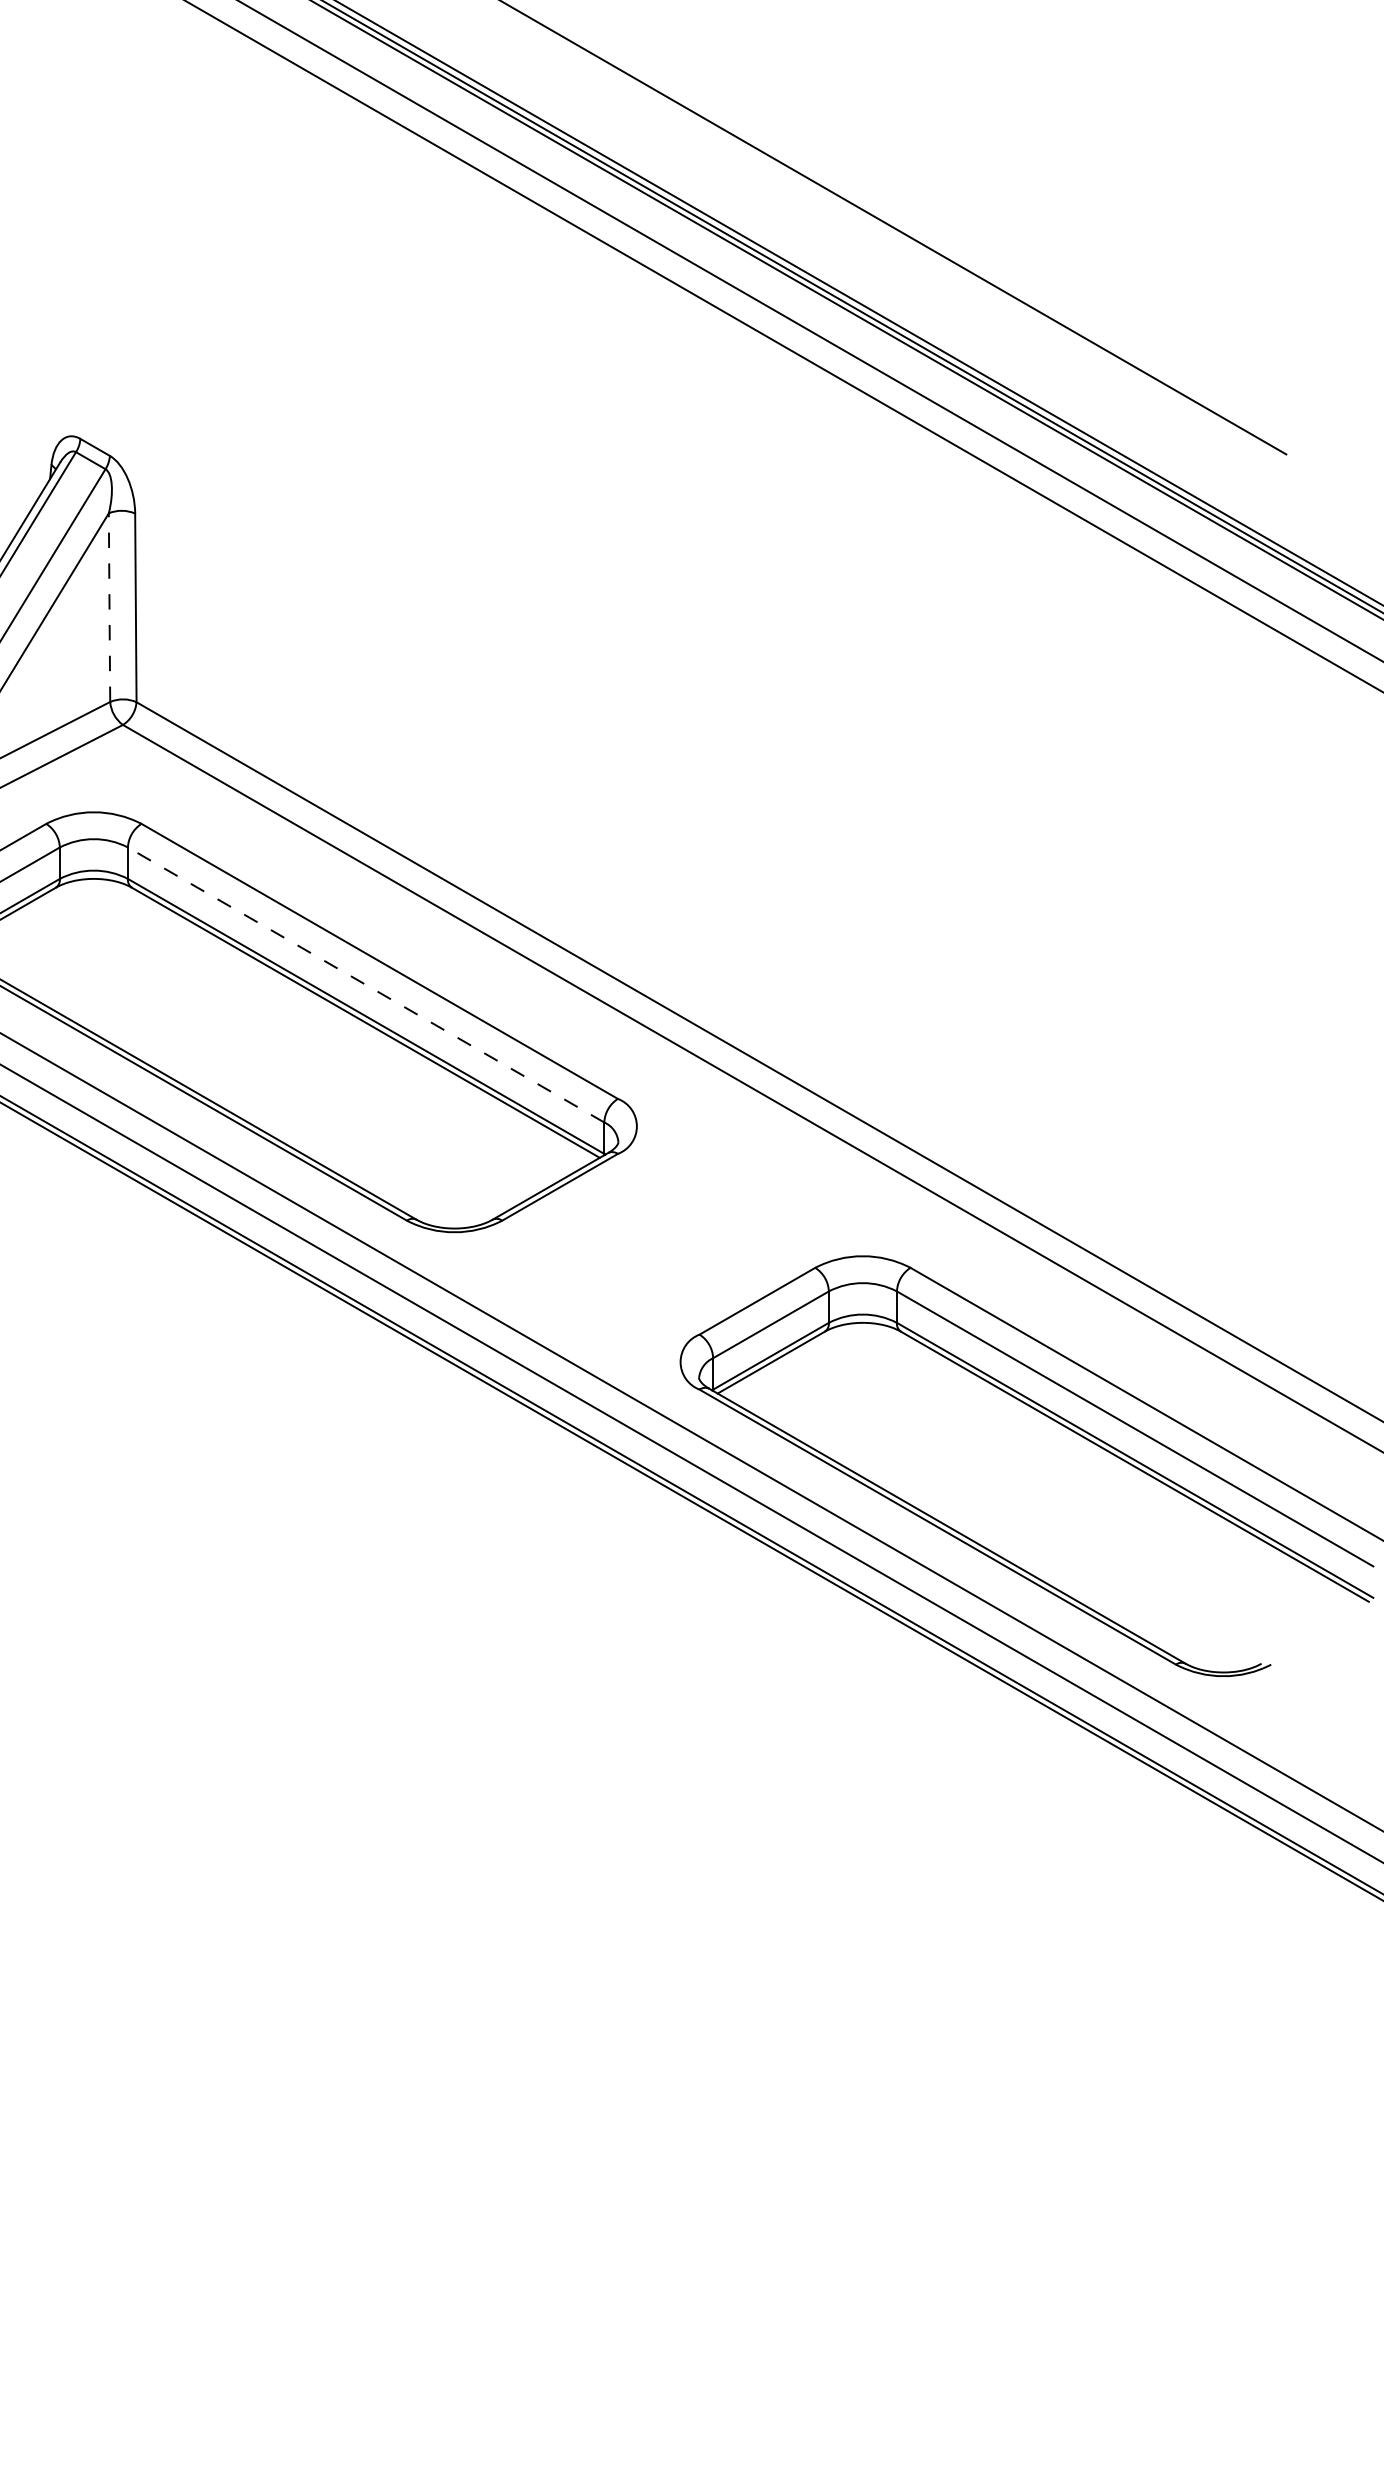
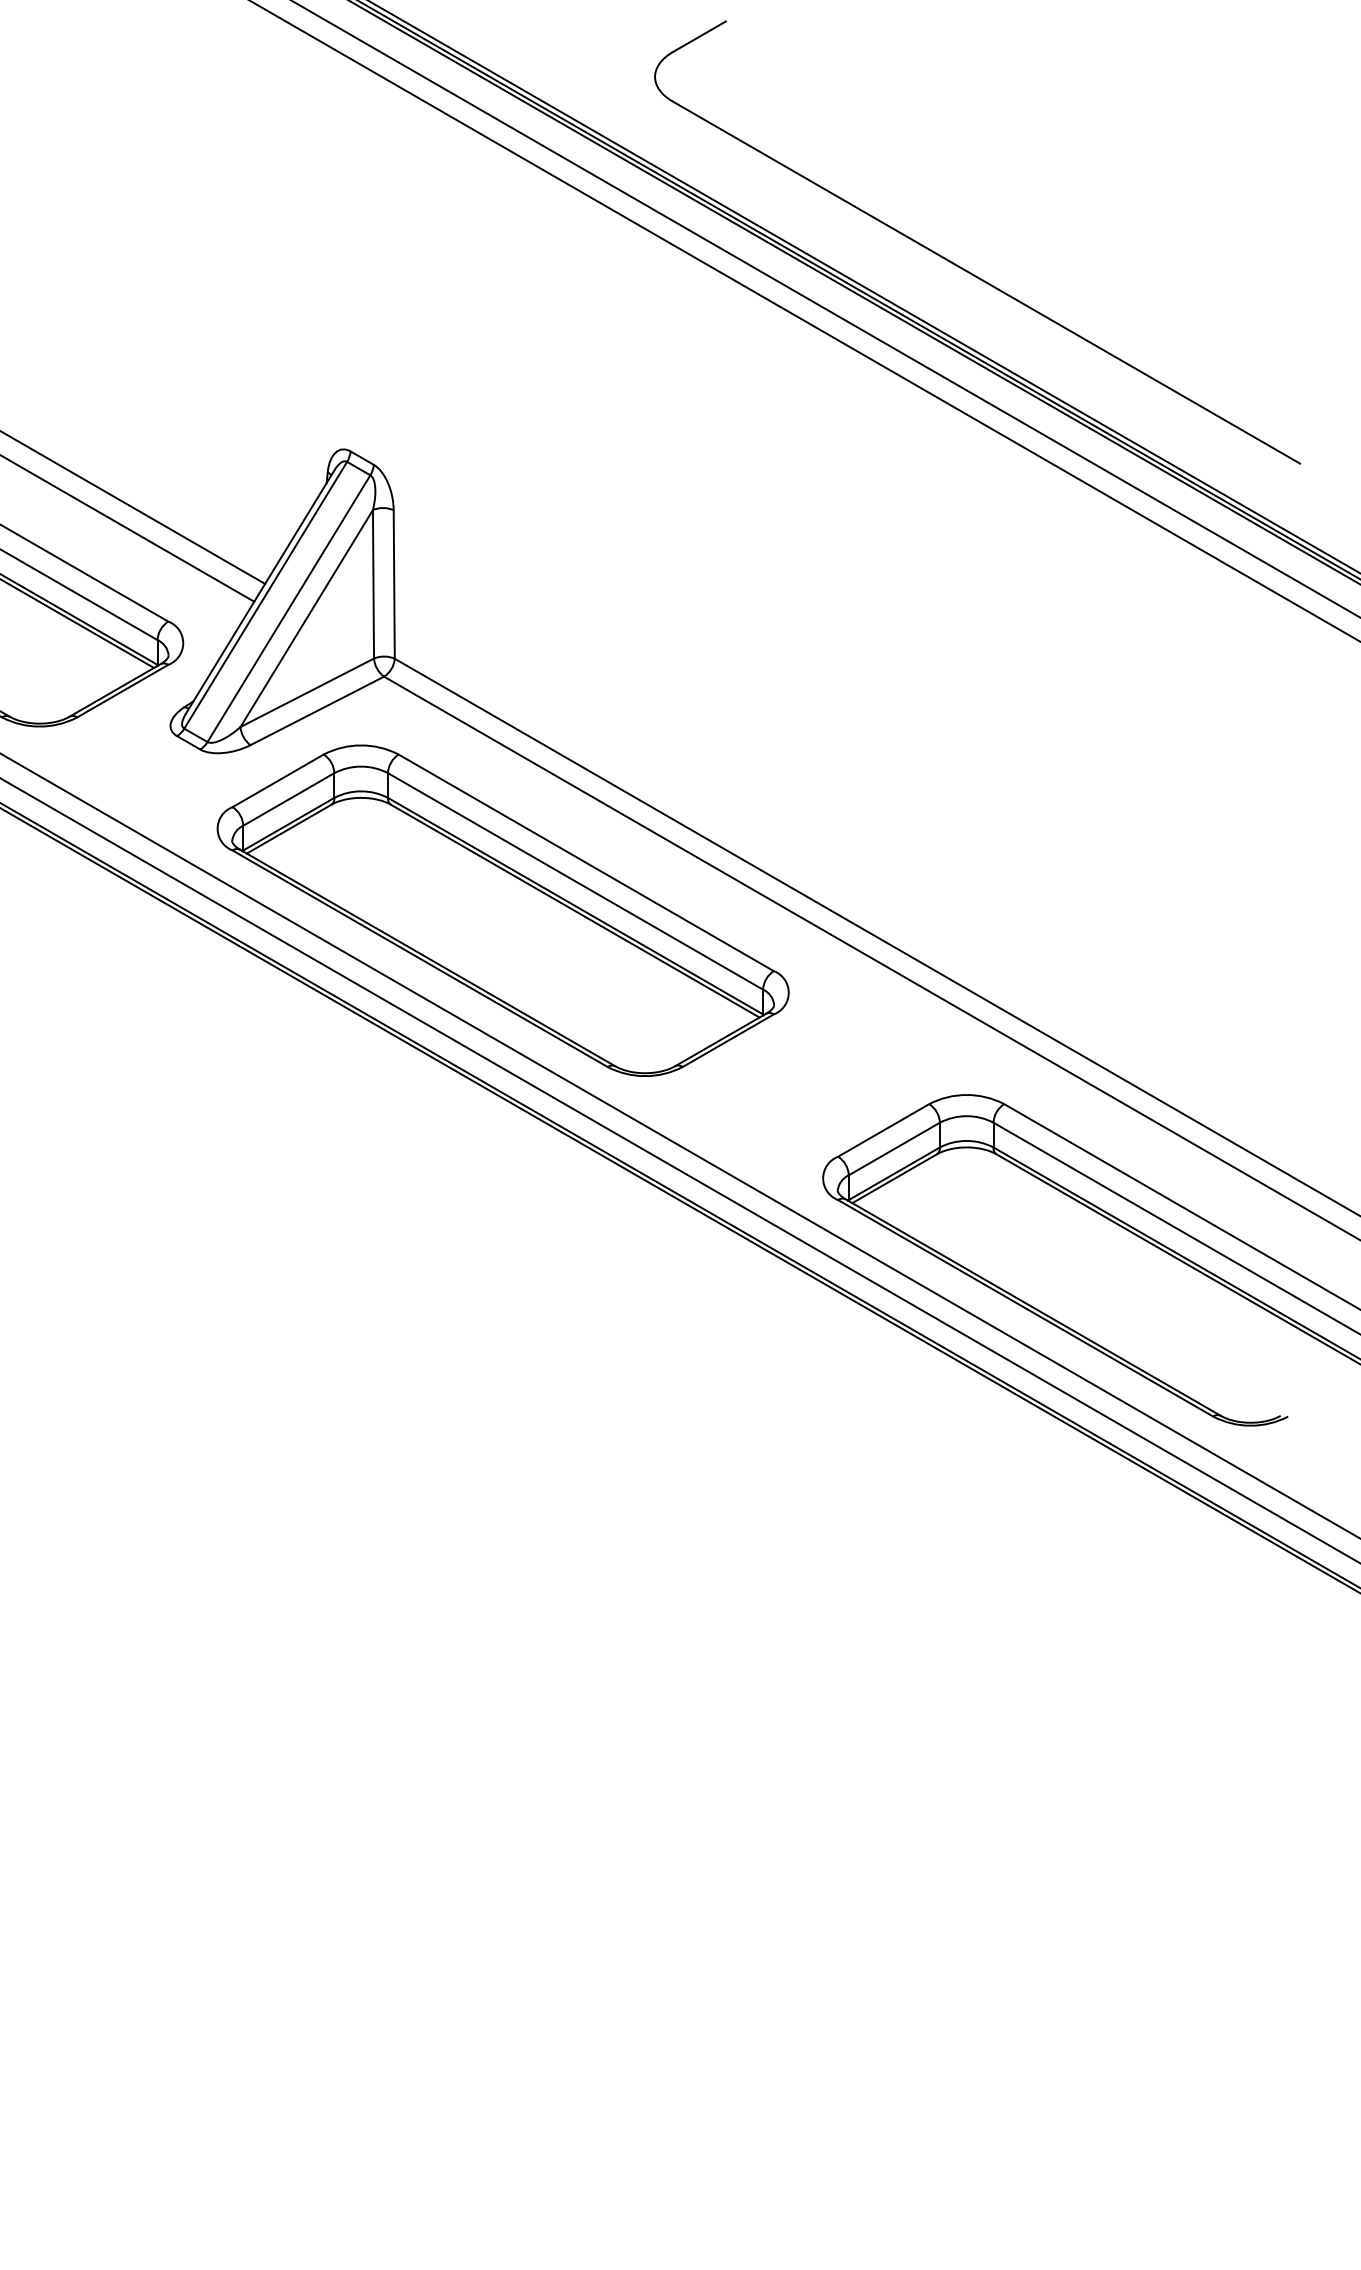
line: (109, 606) -> (373, 583), dashed -> solid
line: (366, 985) -> (575, 881), dashed -> solid

